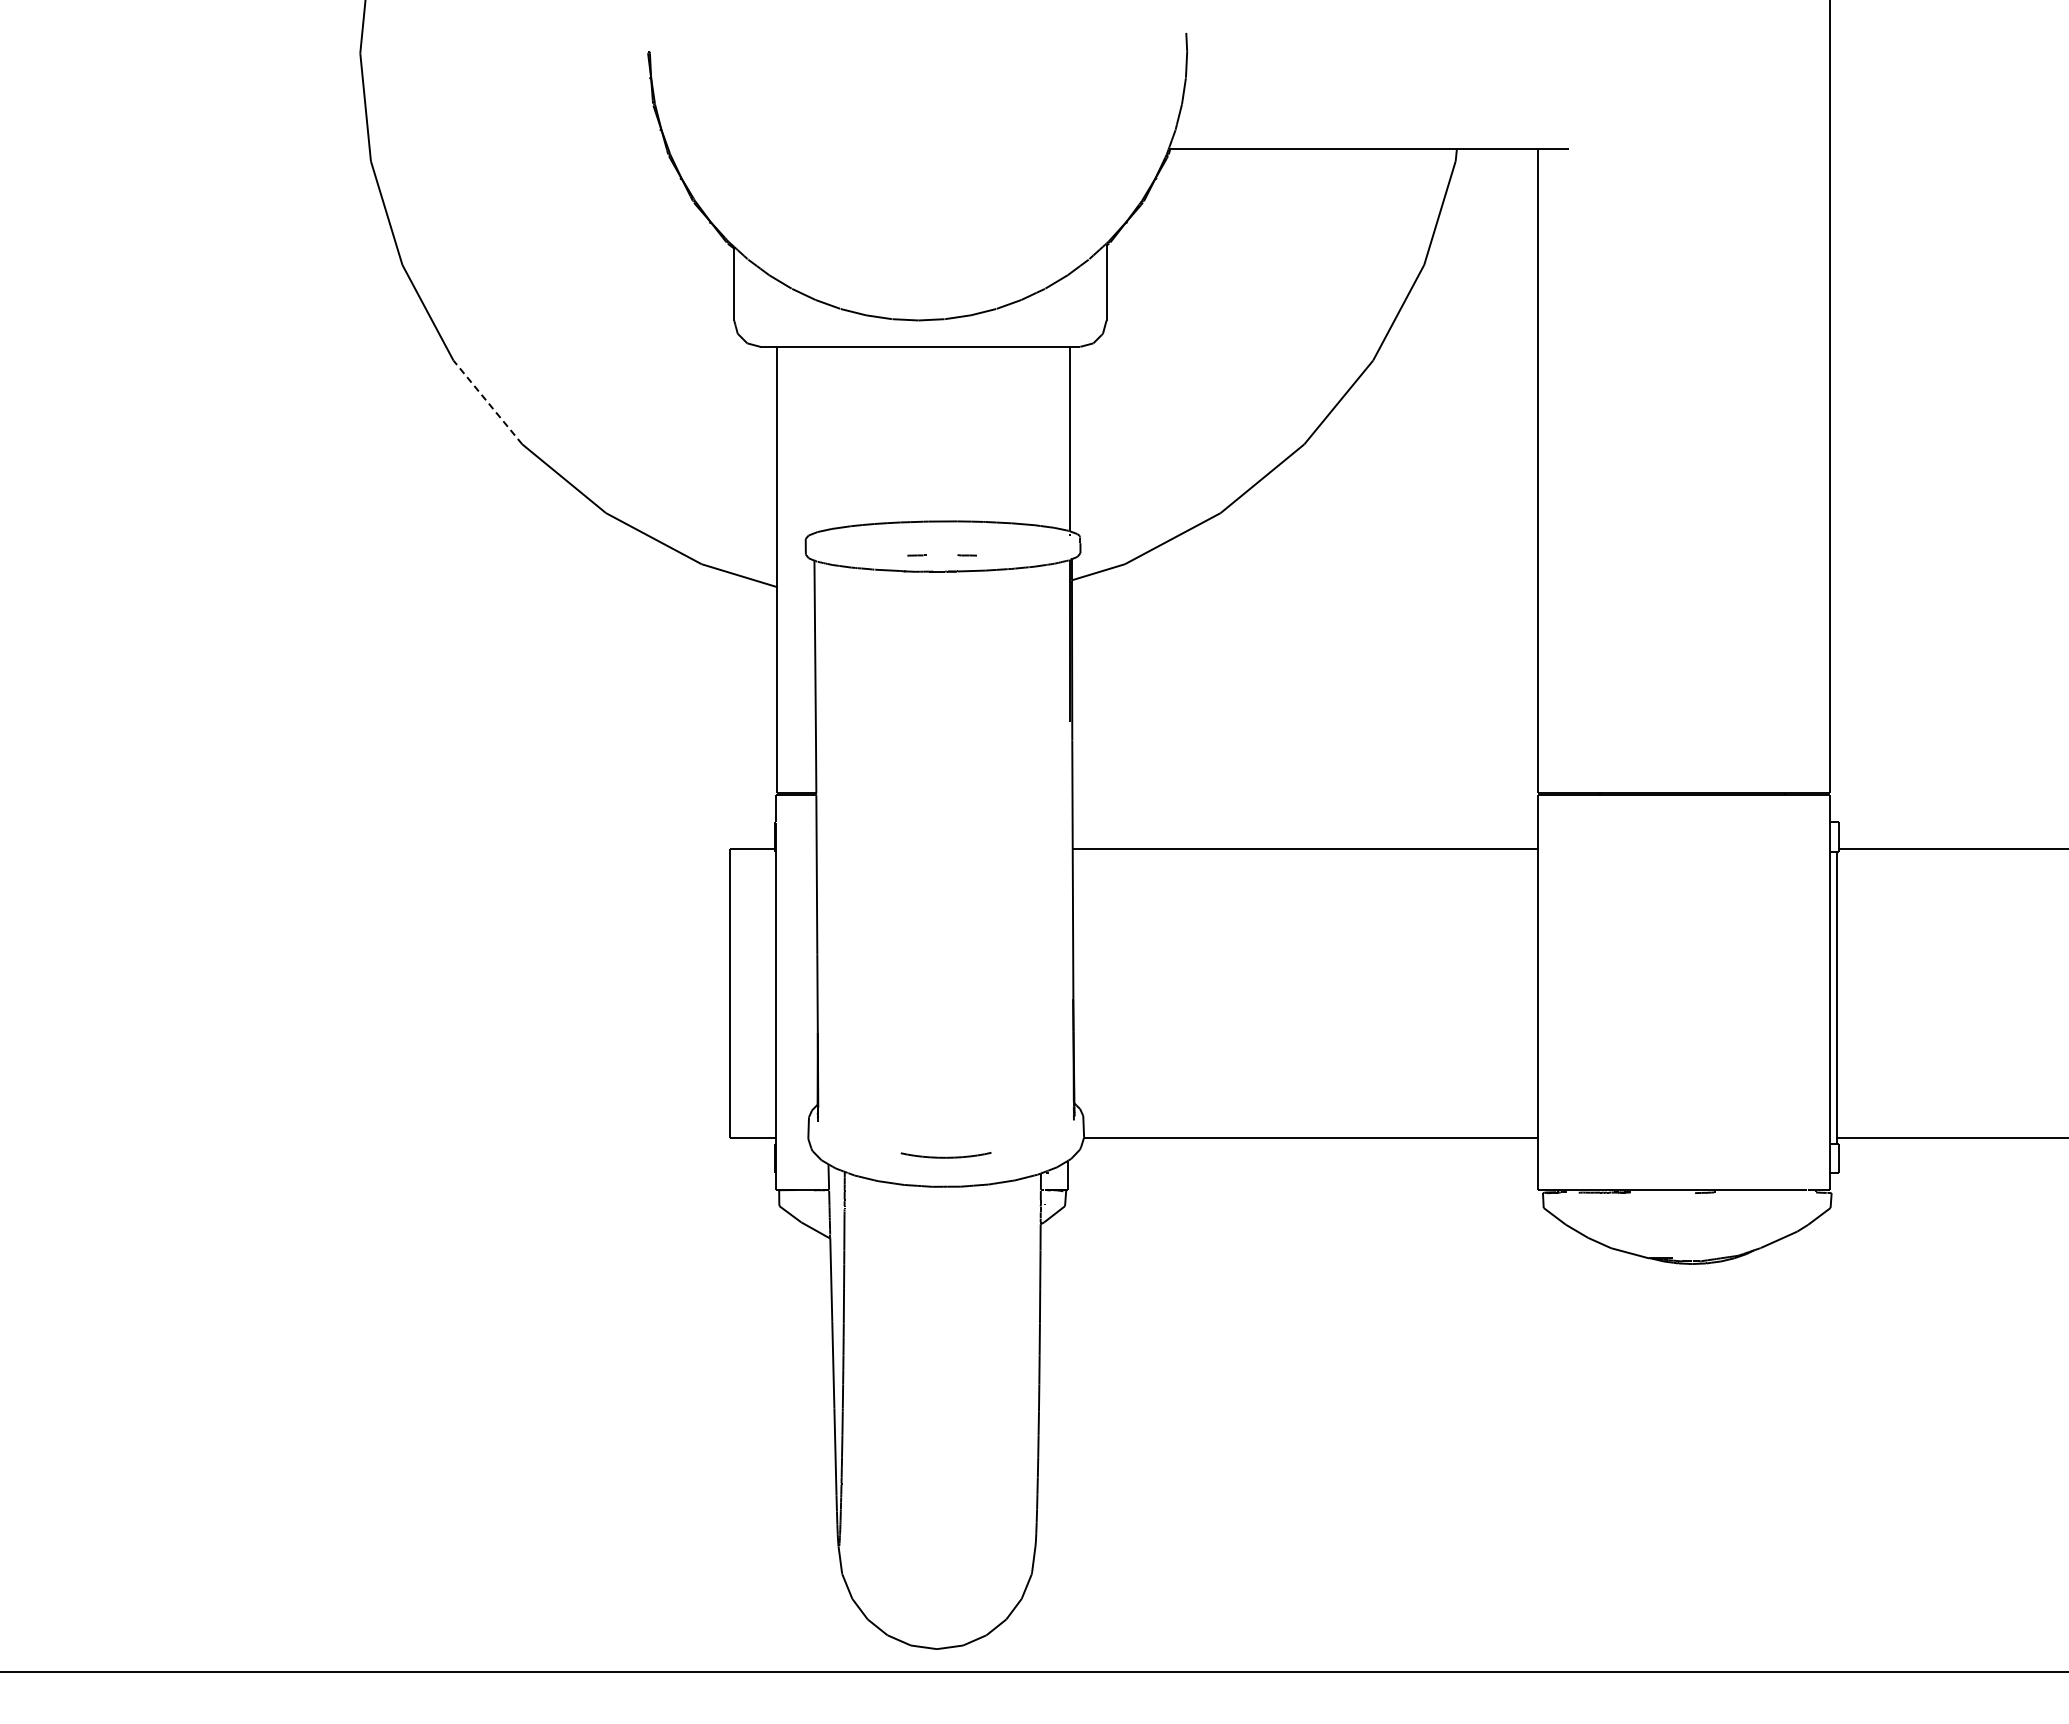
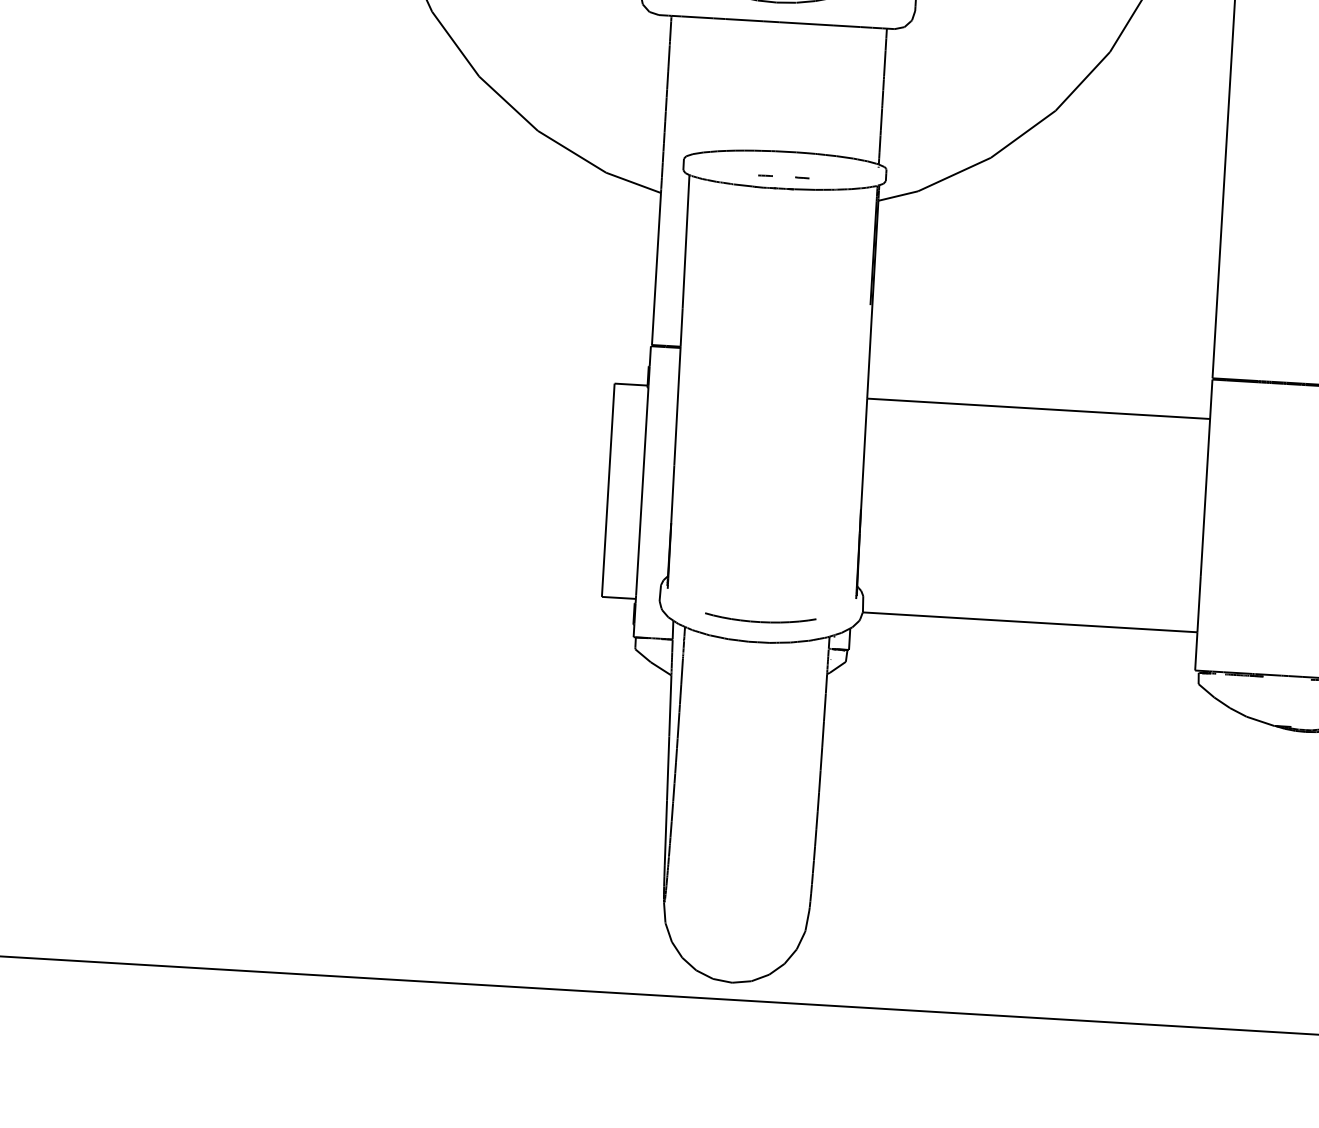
line: (487, 402) -> (455, 44), dashed -> solid
part: (945, 1155) -> (759, 619), size x1.67

